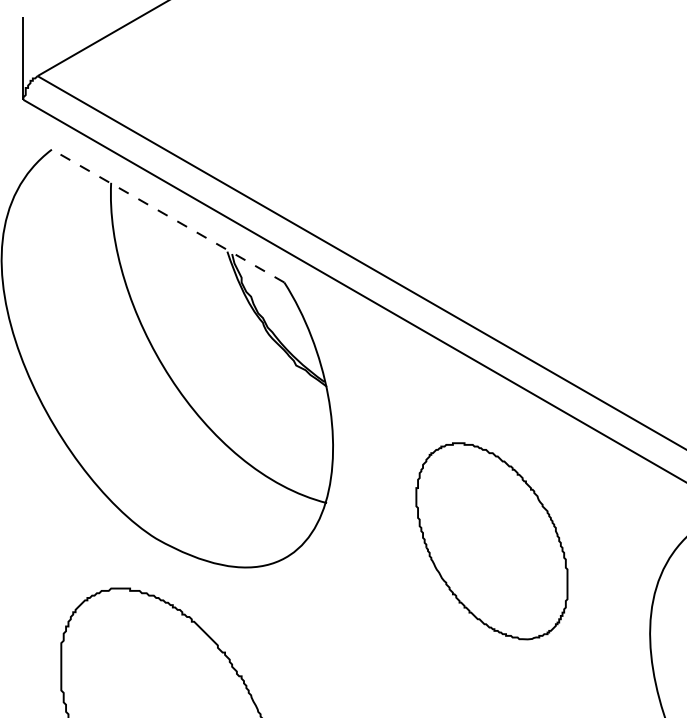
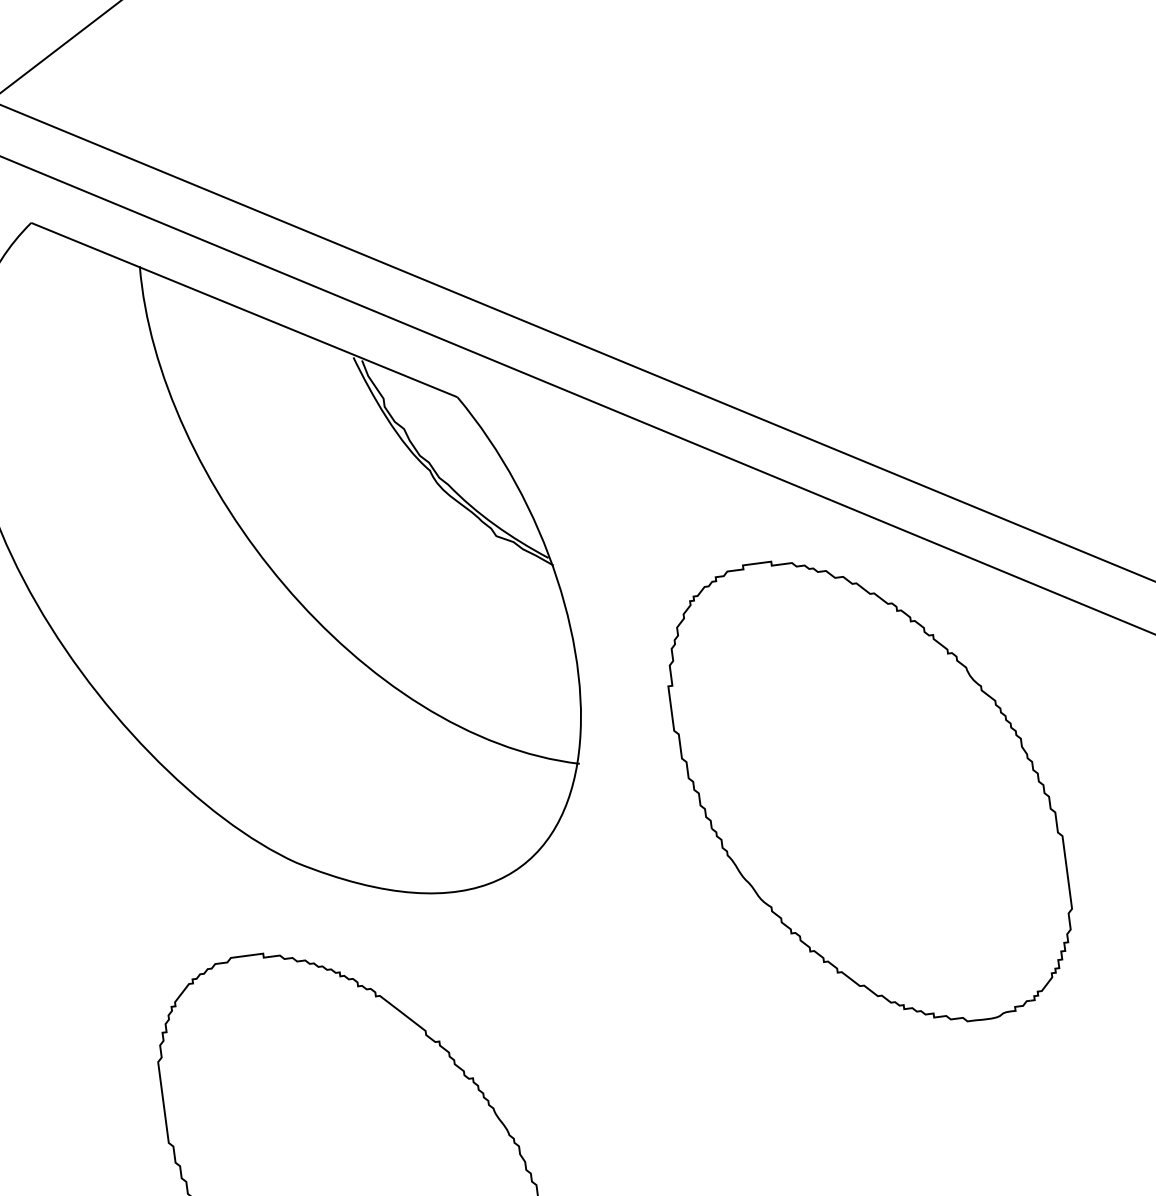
line: (168, 216) -> (245, 310), dashed -> solid
part: (491, 541) -> (868, 792), size x1.43

